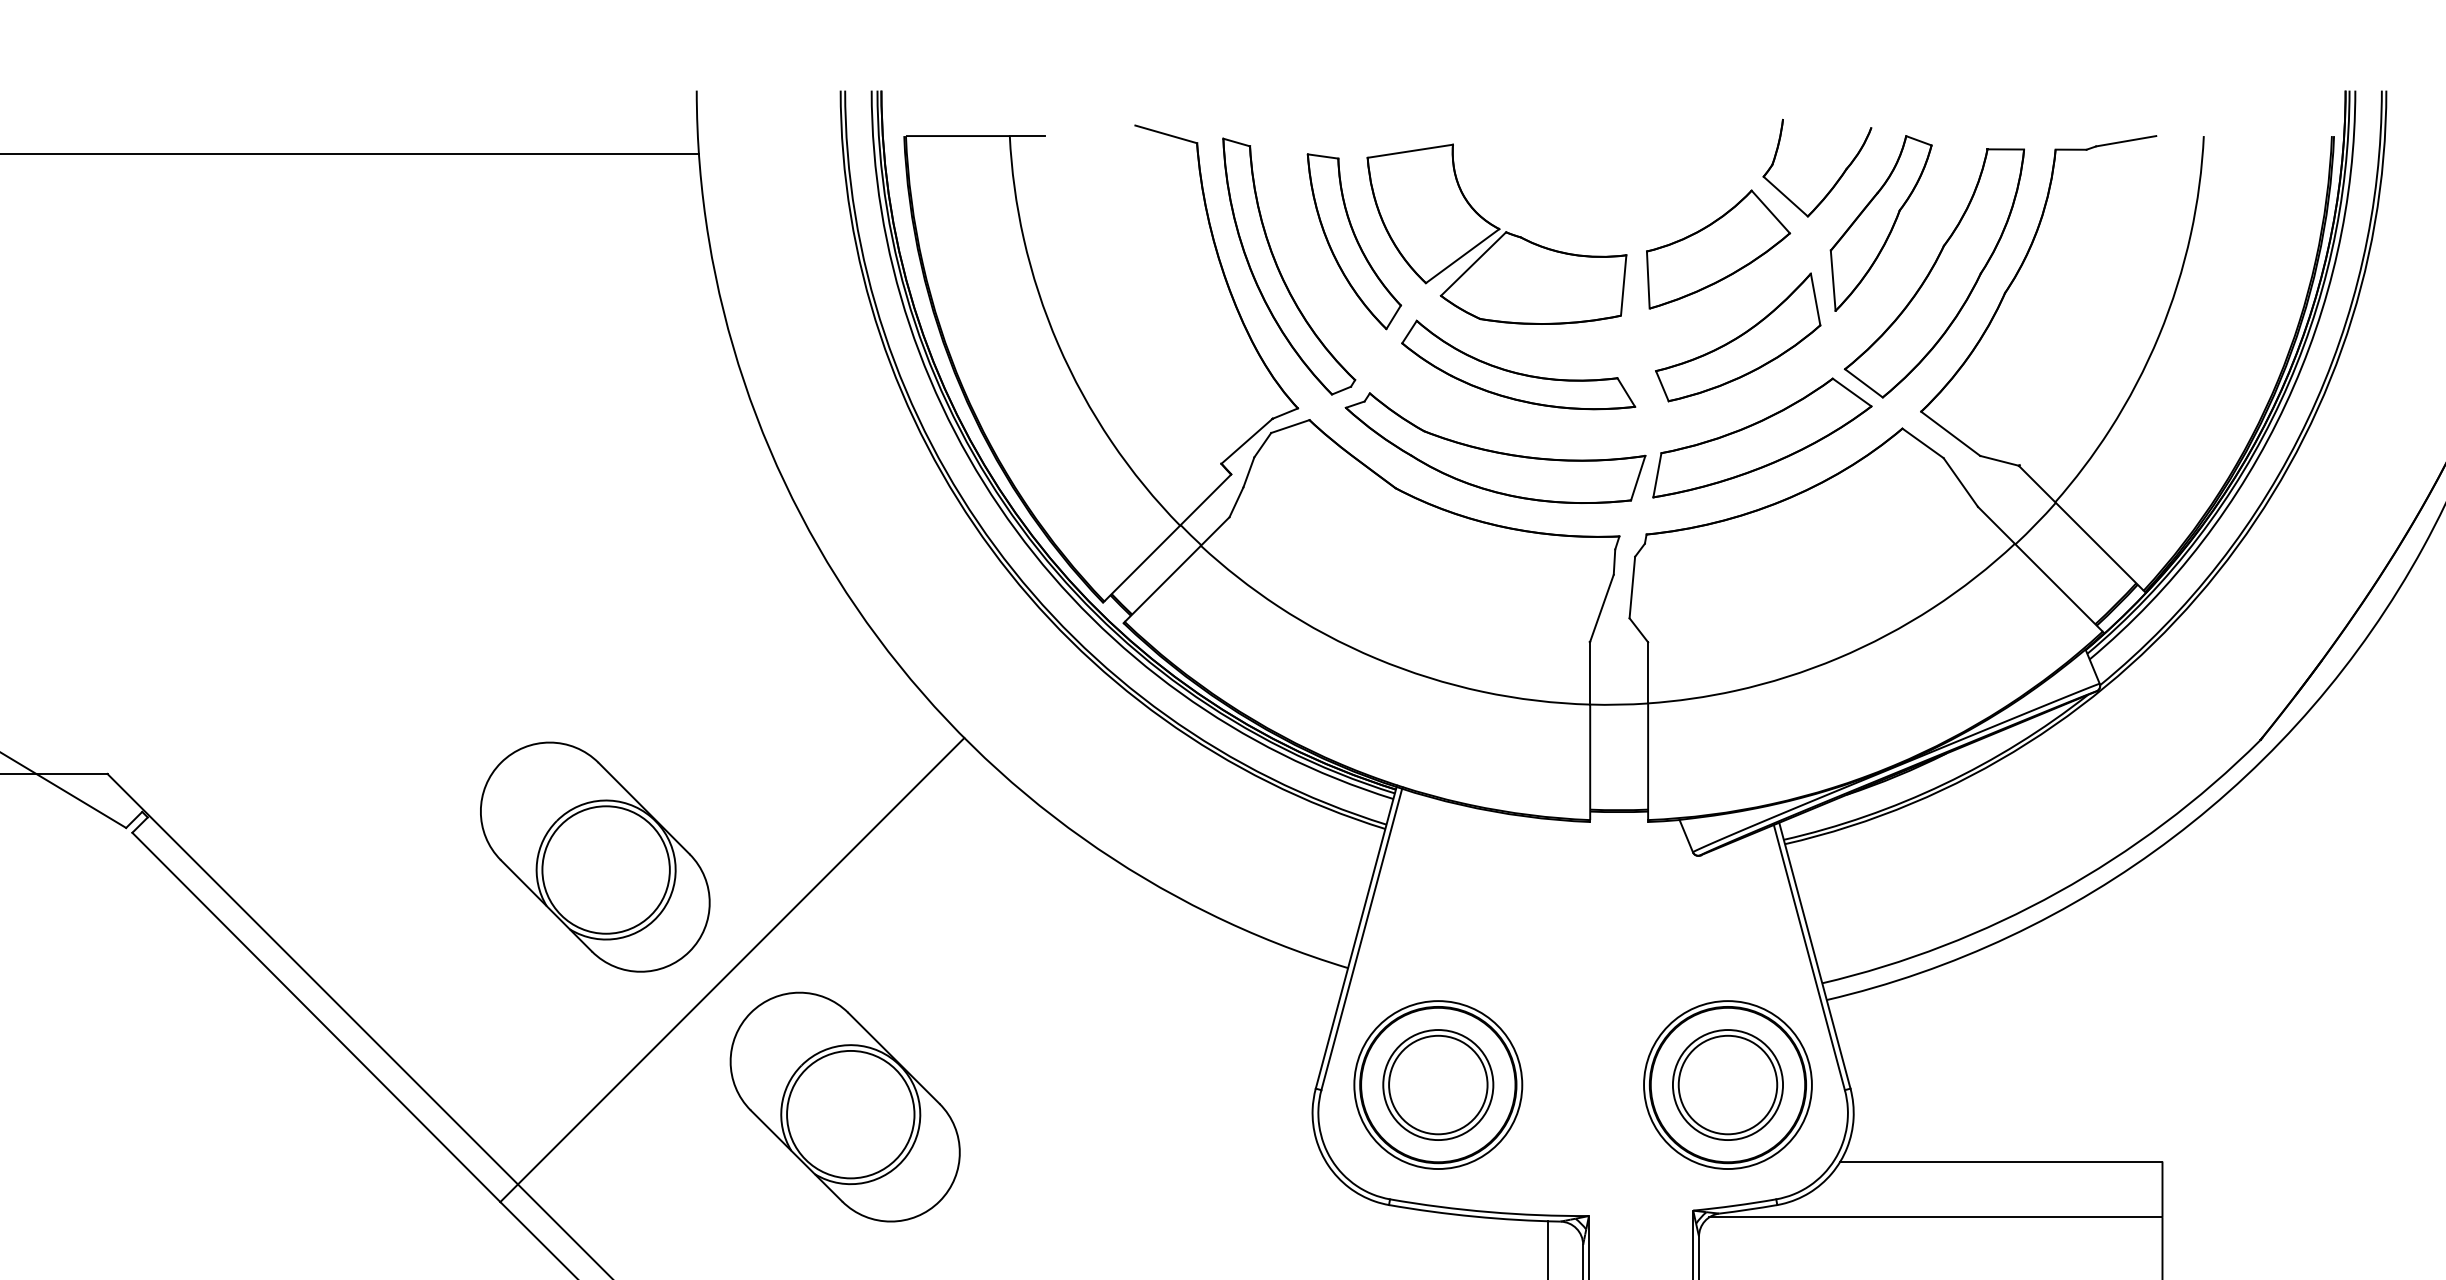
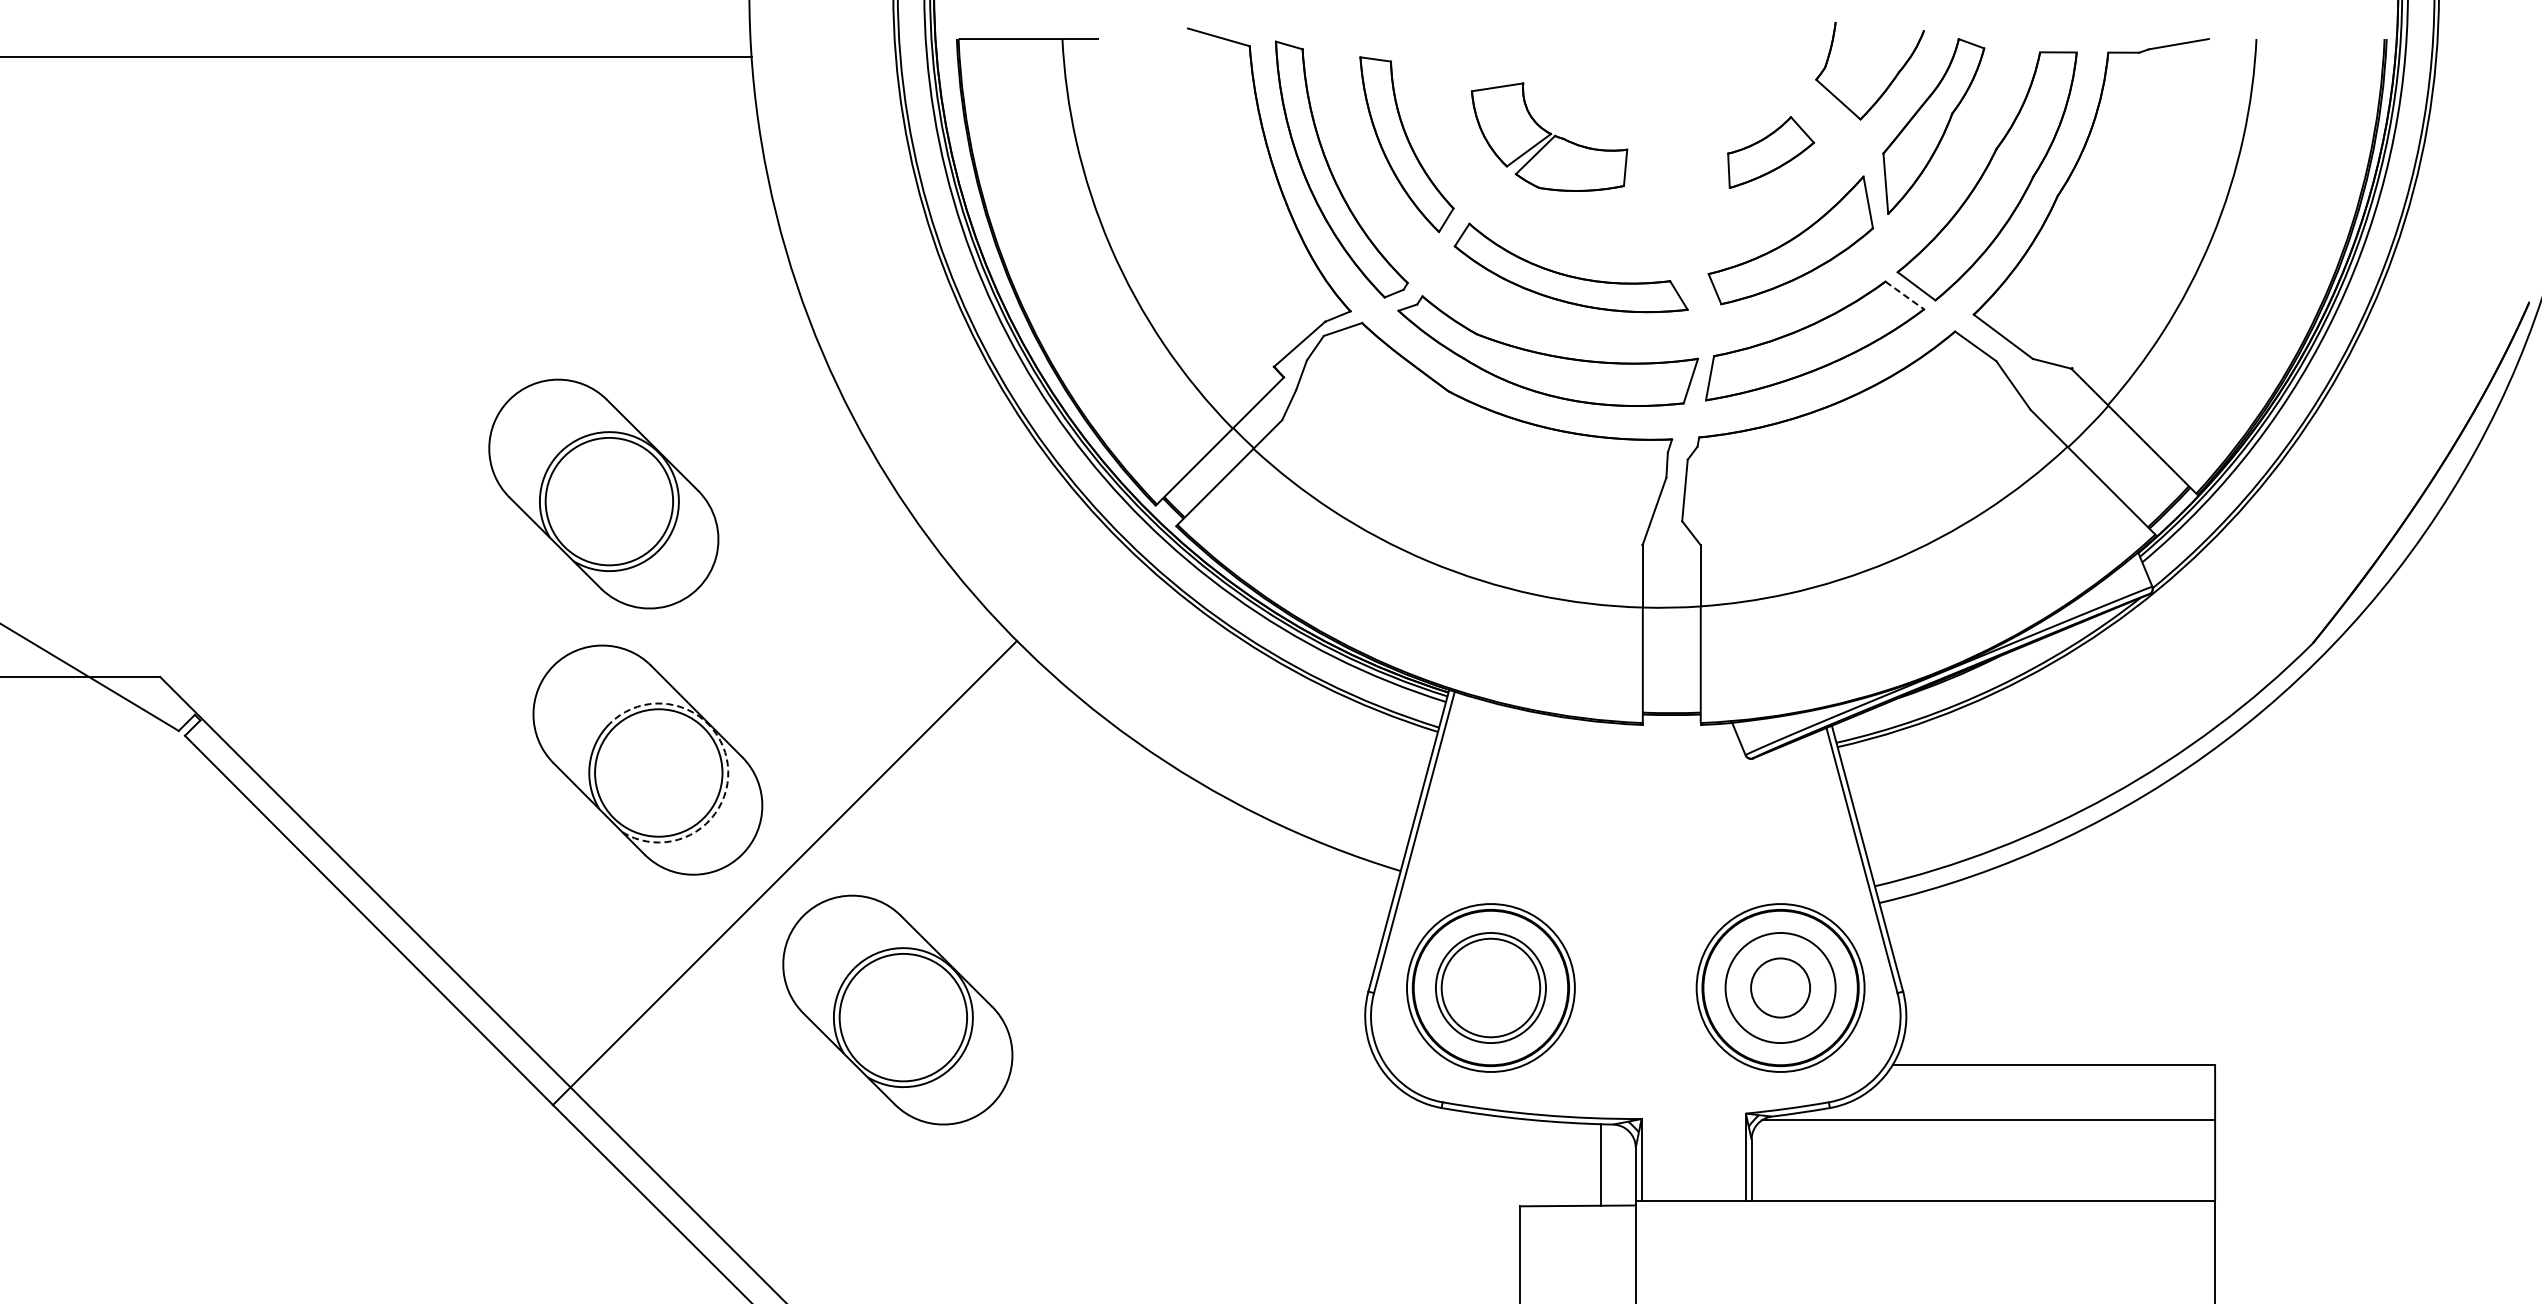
part: (1496, 233) -> (1549, 136), size x0.6
part: (1717, 249) -> (1770, 152), size x0.6
line: (1851, 392) -> (1904, 295), solid -> dashed
part: (550, 590) -> (603, 493), added
arc: (674, 861) -> (727, 764), solid -> dashed
circle: (1727, 1084) -> (1780, 987), size x0.6

